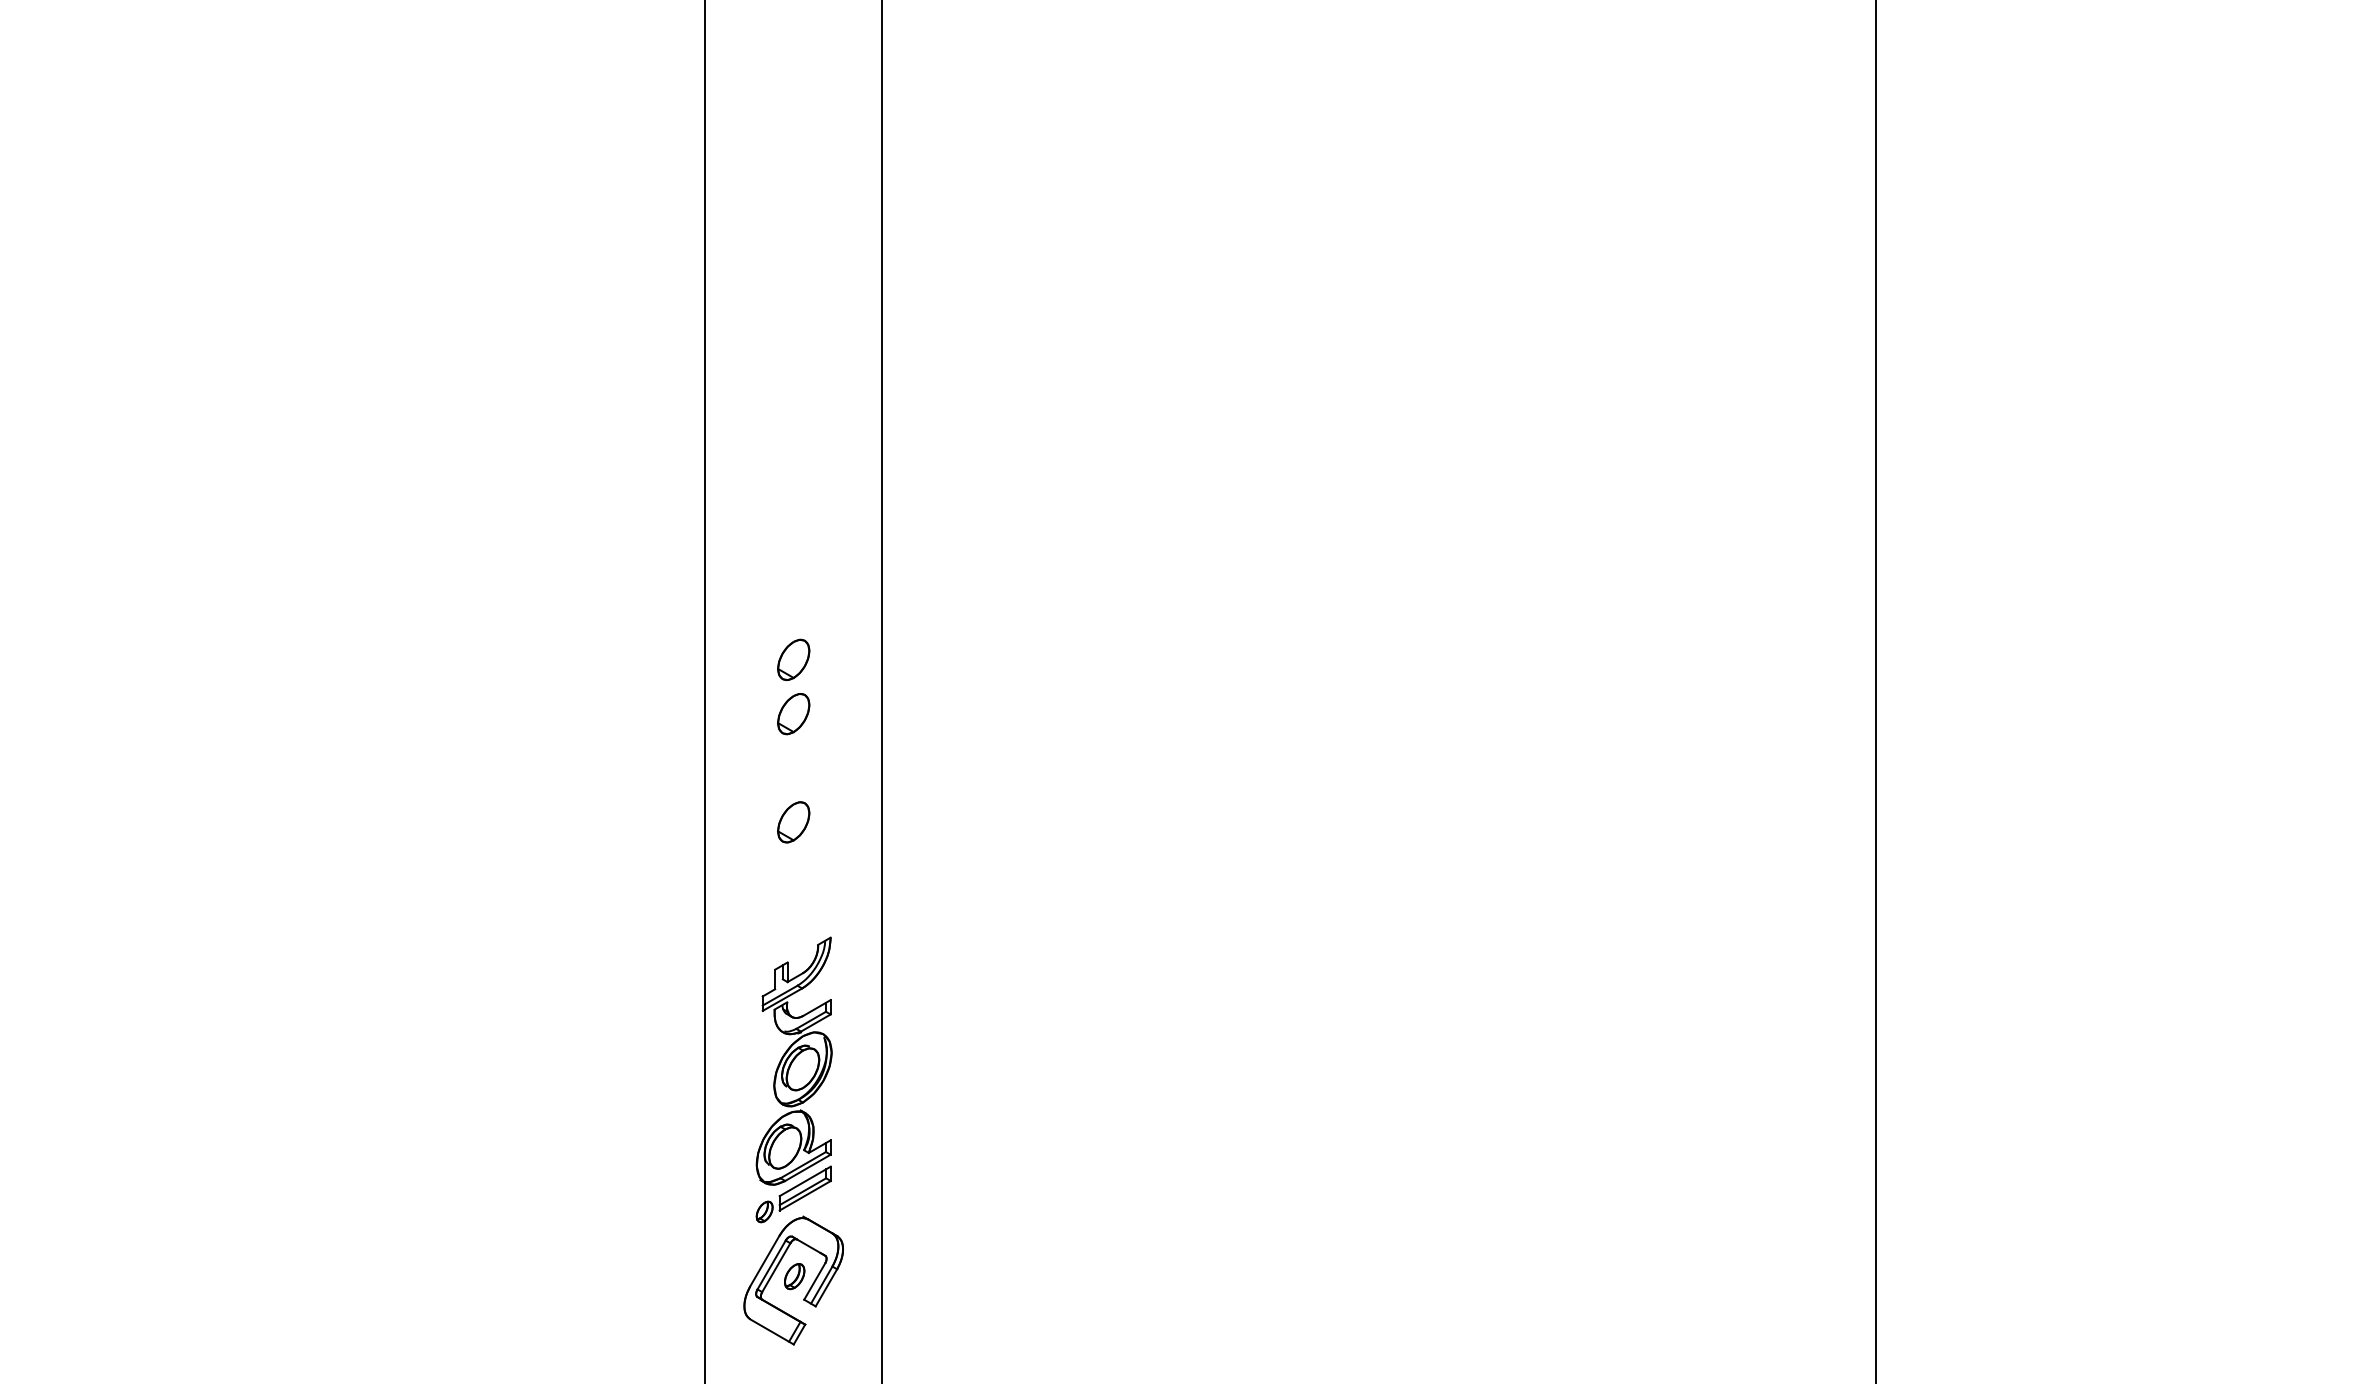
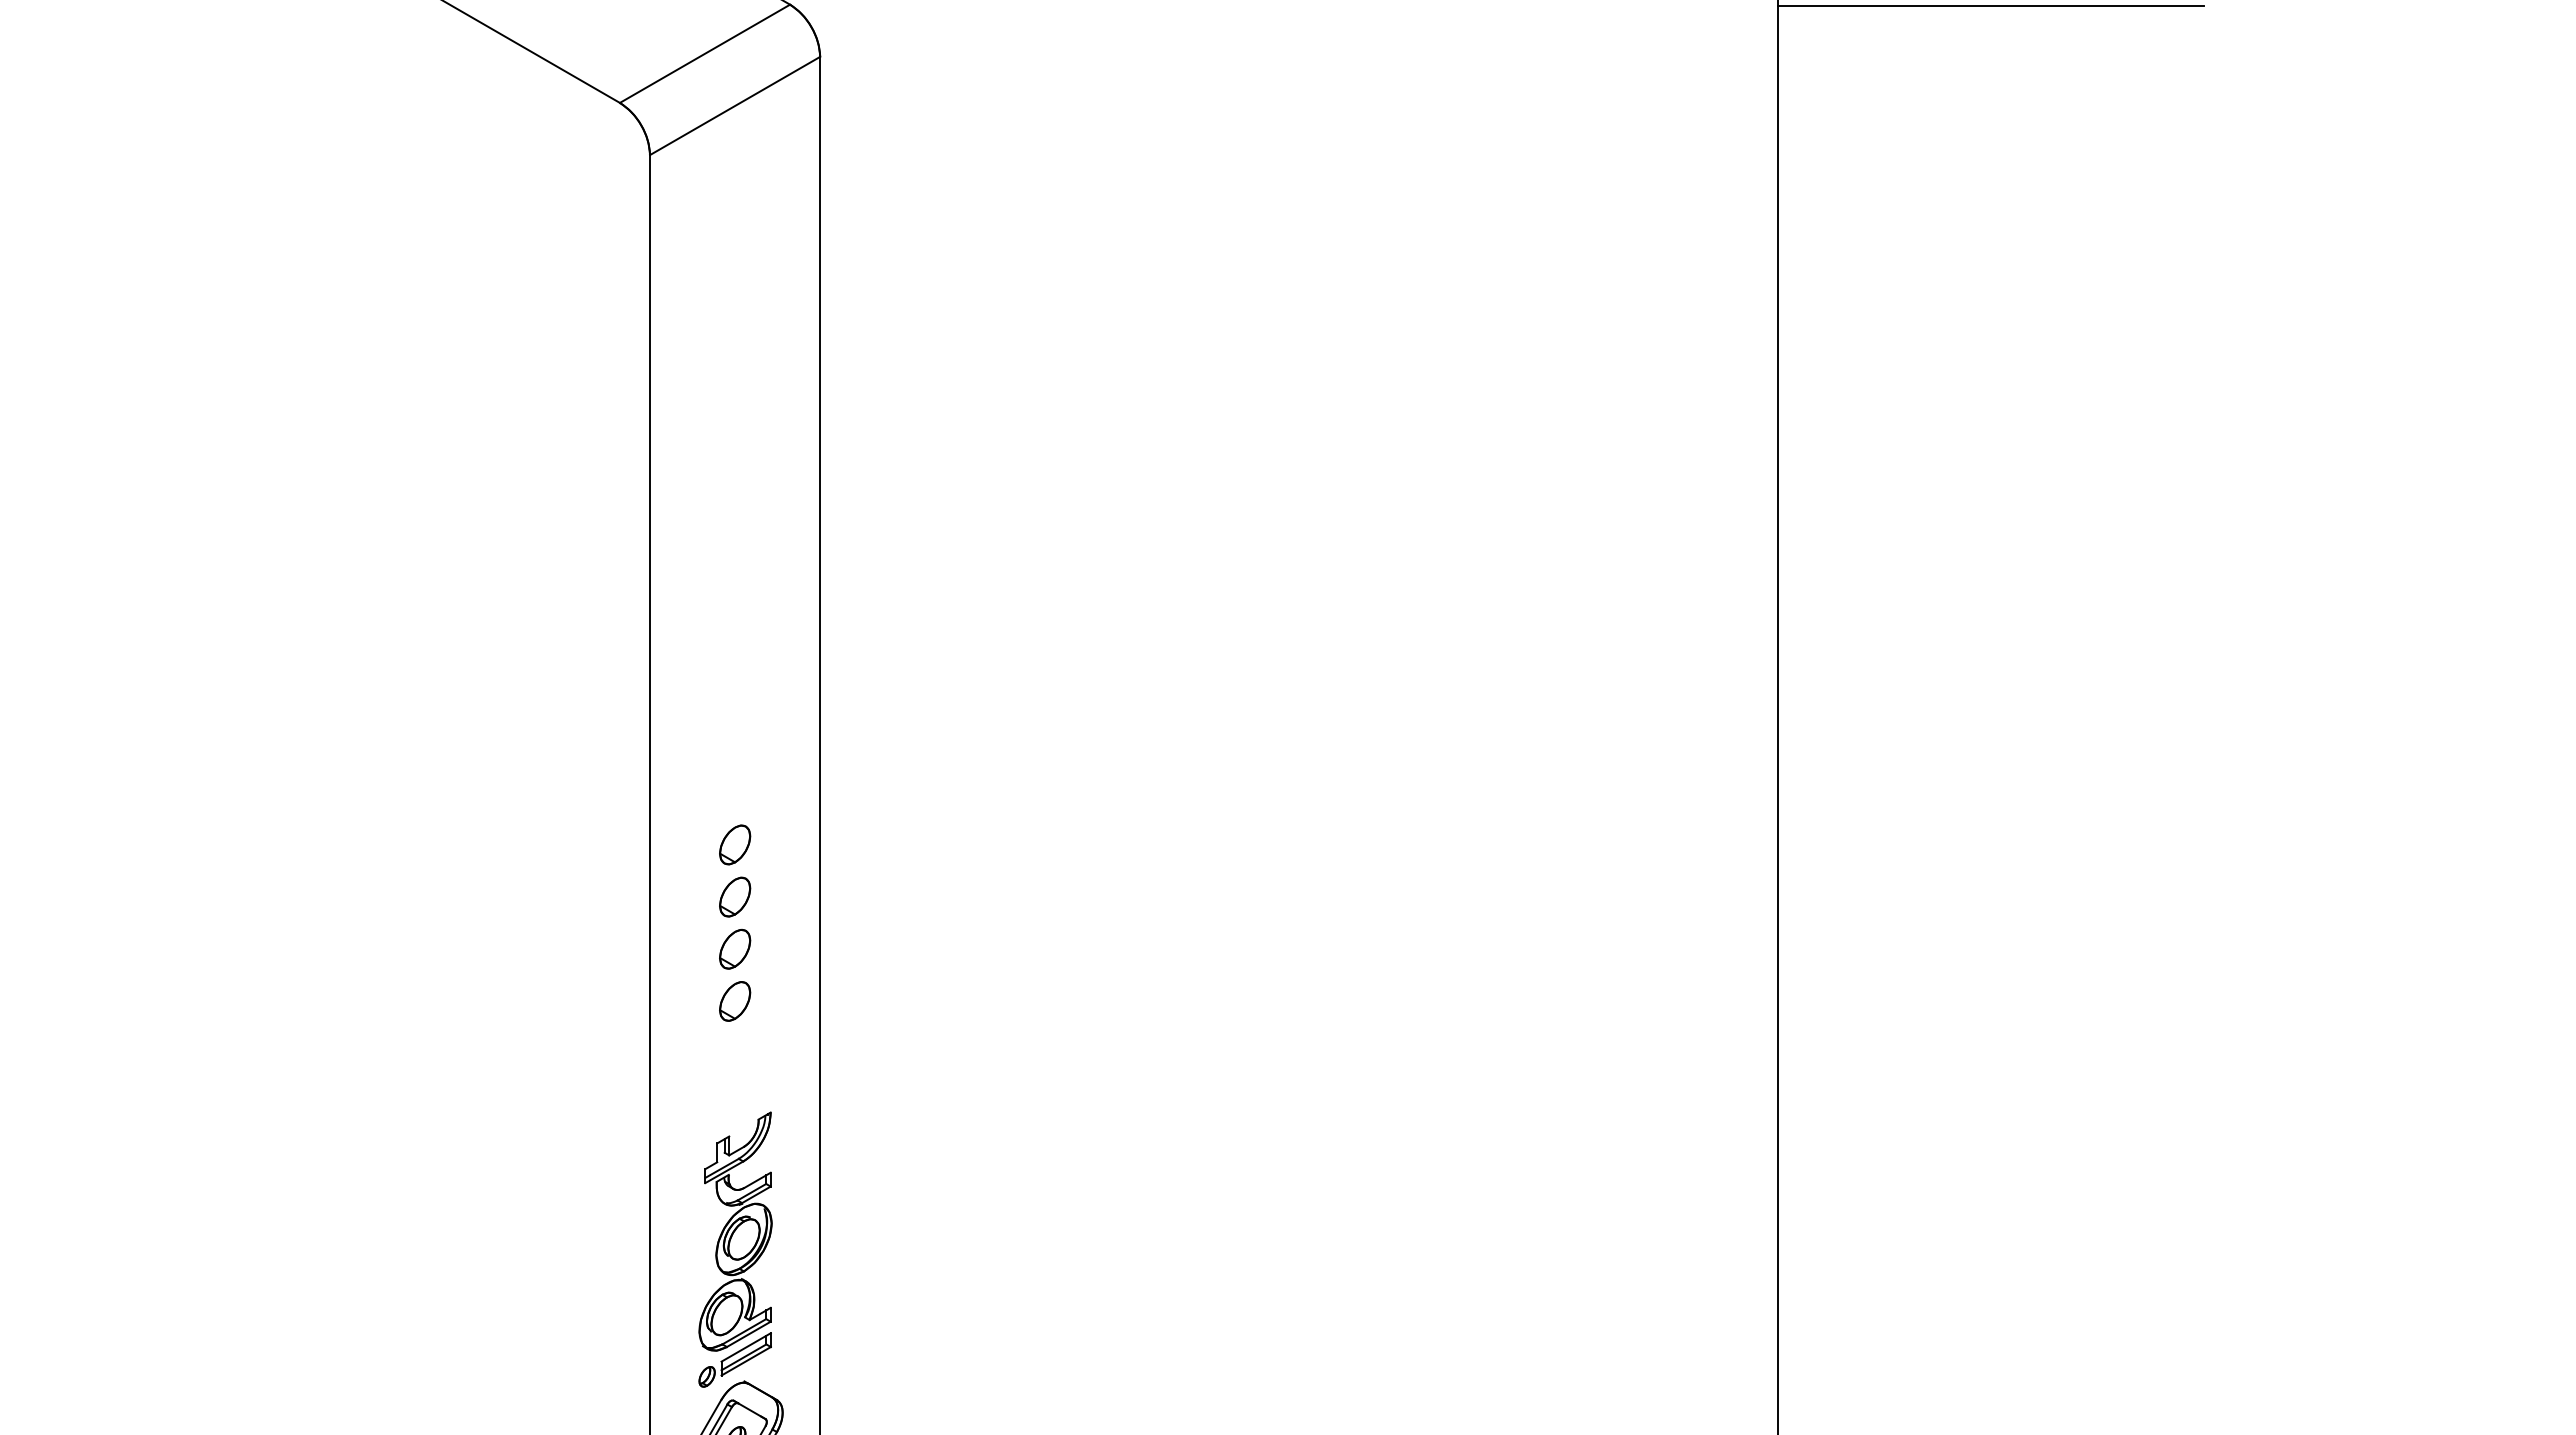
part: (794, 768) -> (735, 949), added

